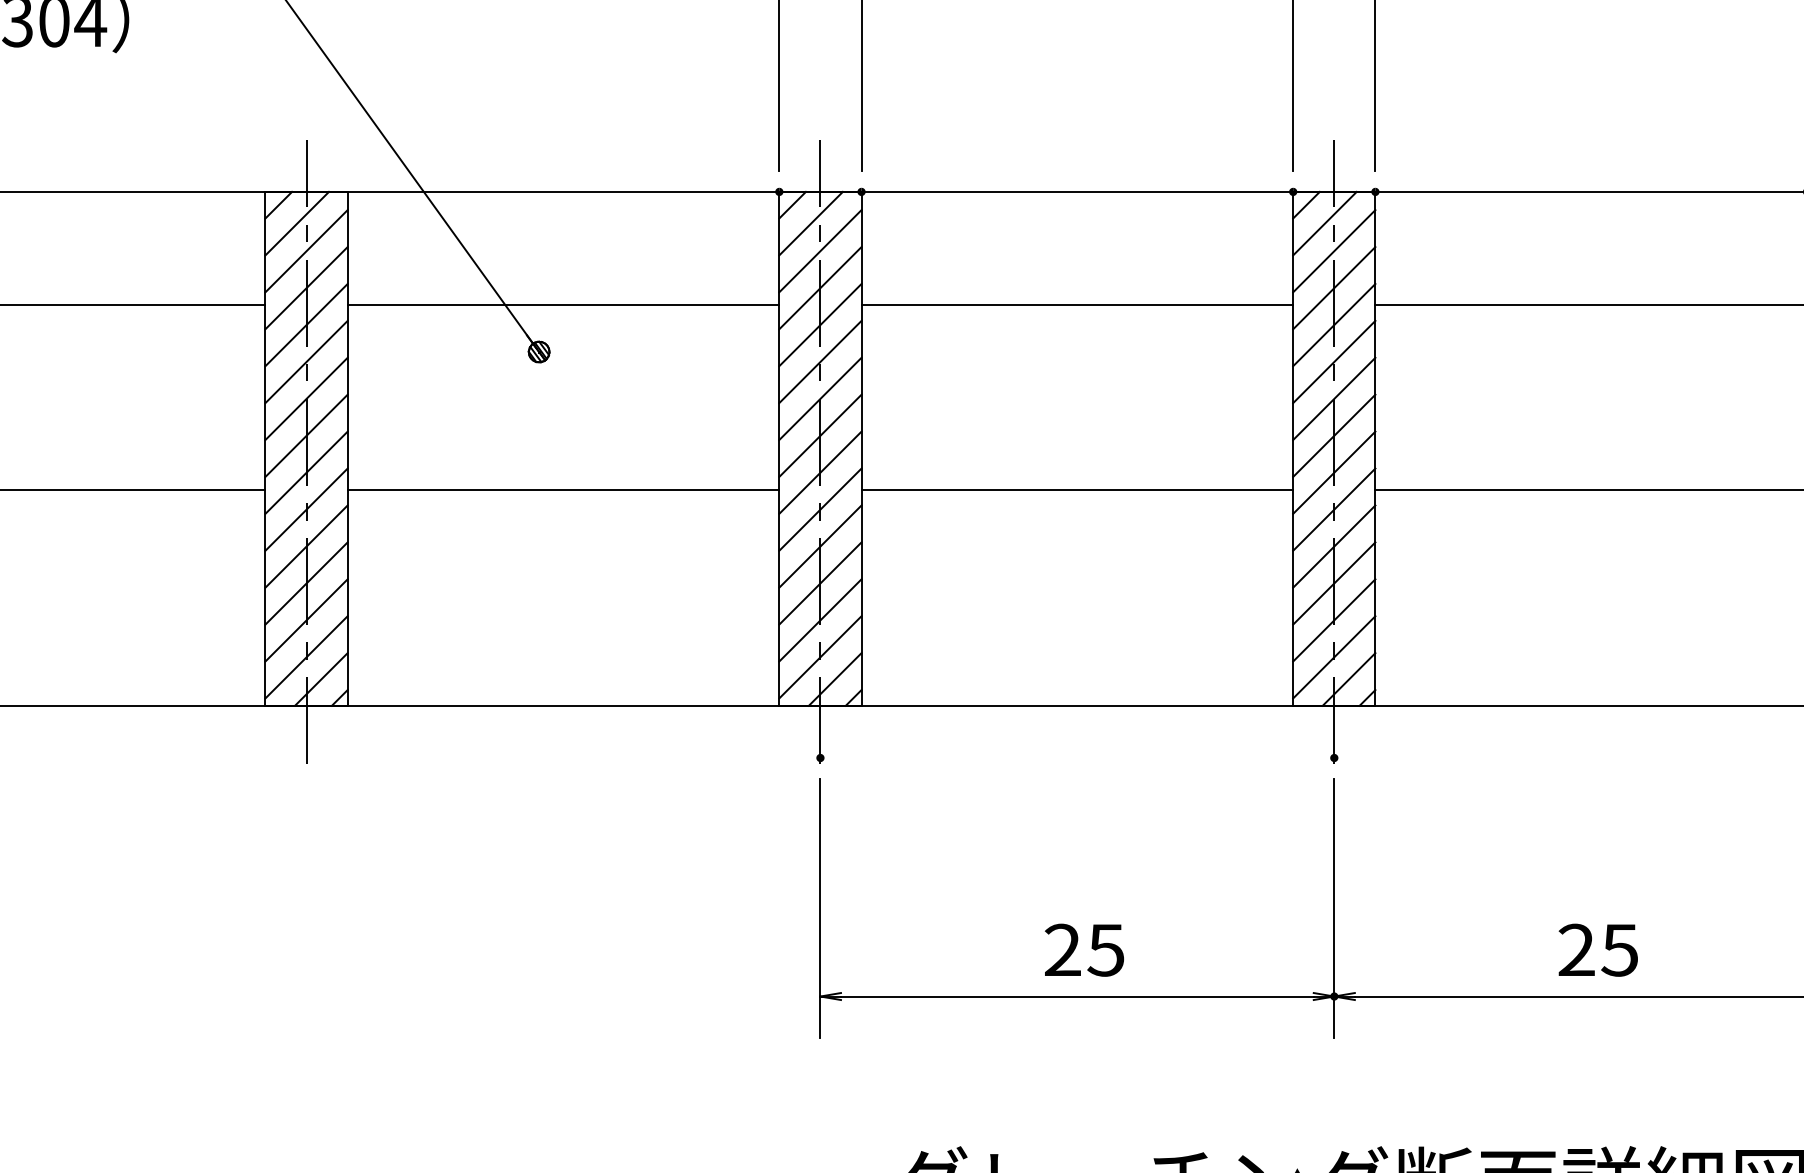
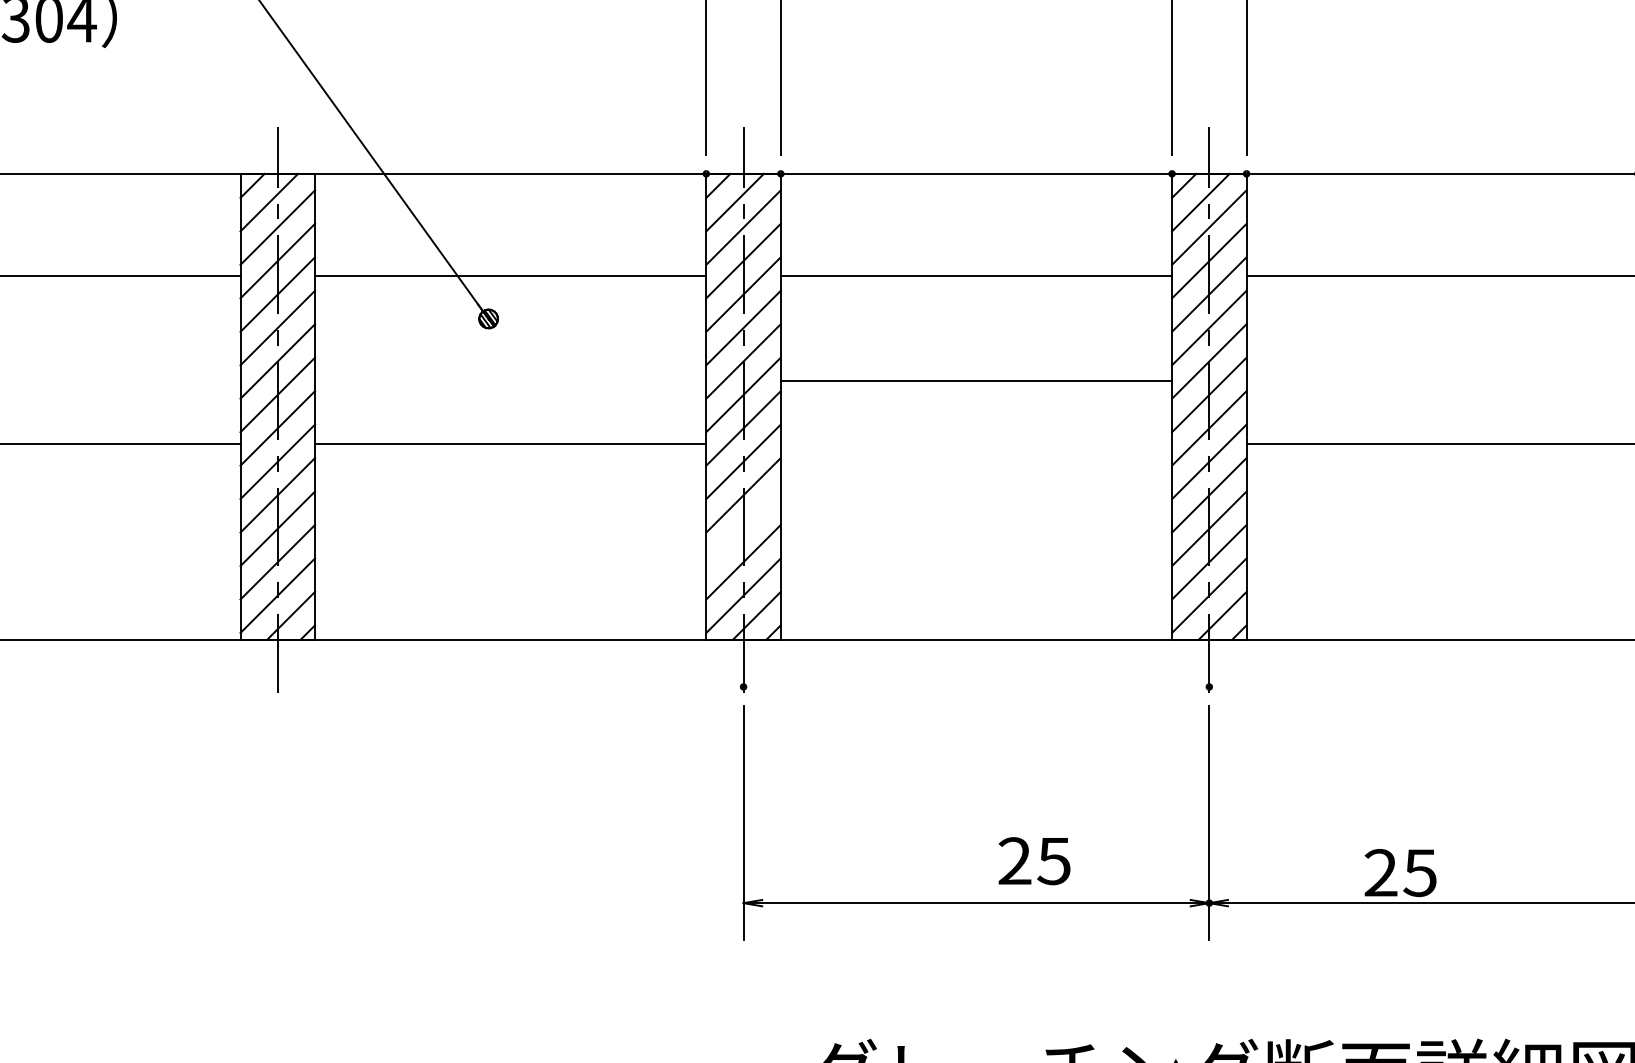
line: (1077, 489) -> (976, 380), moved
line: (820, 583) -> (743, 528), removed
text: (1084, 949) -> (1034, 860), moved
text: (1597, 949) -> (1399, 872), moved

